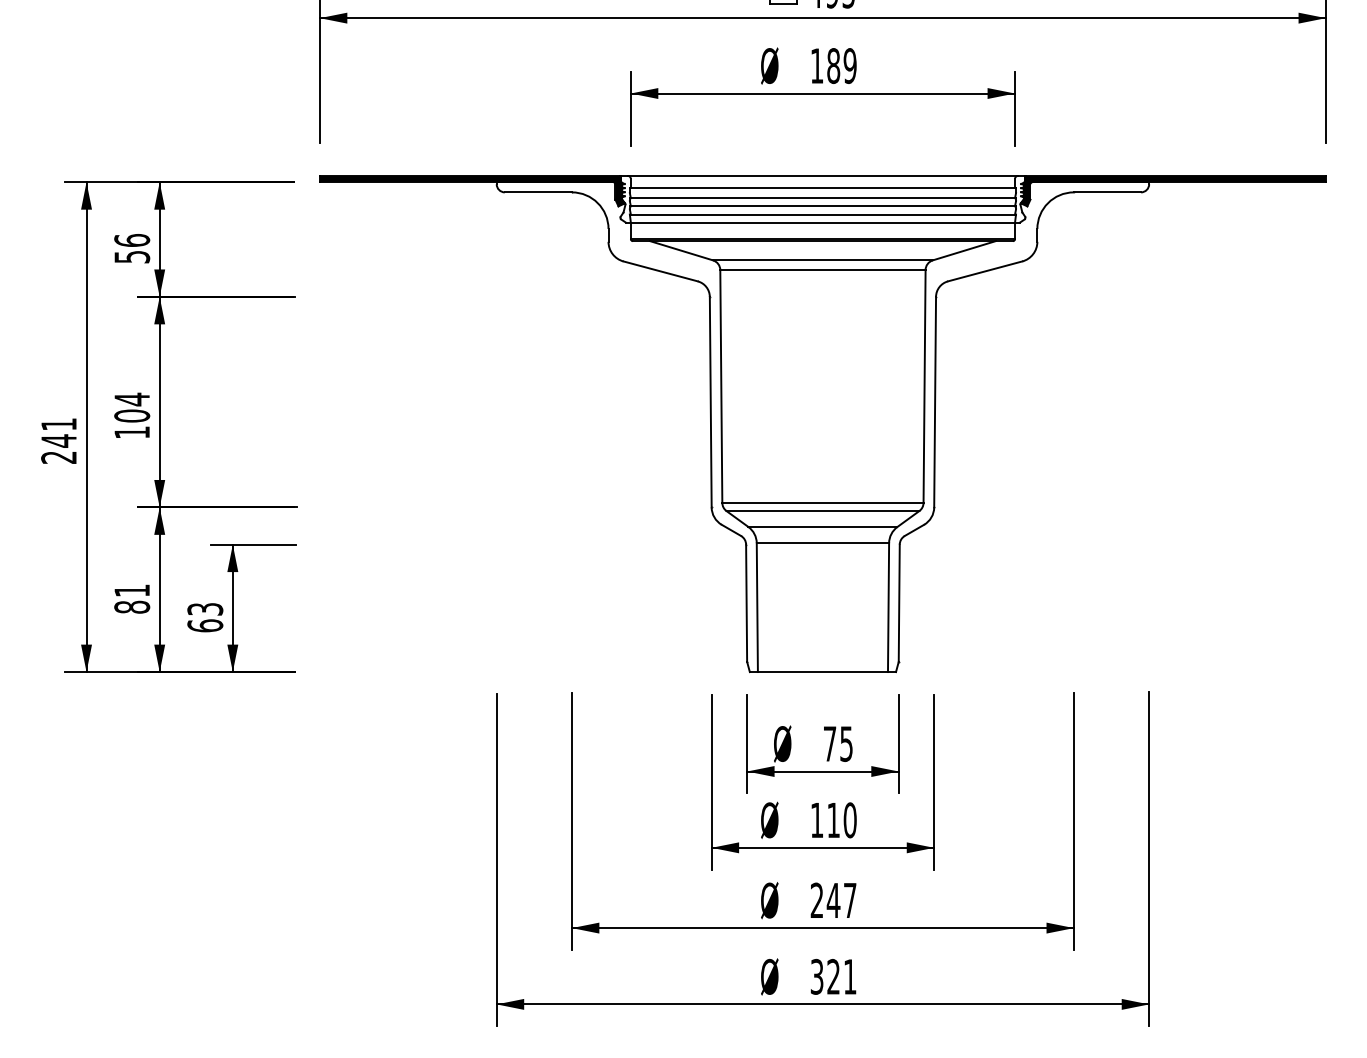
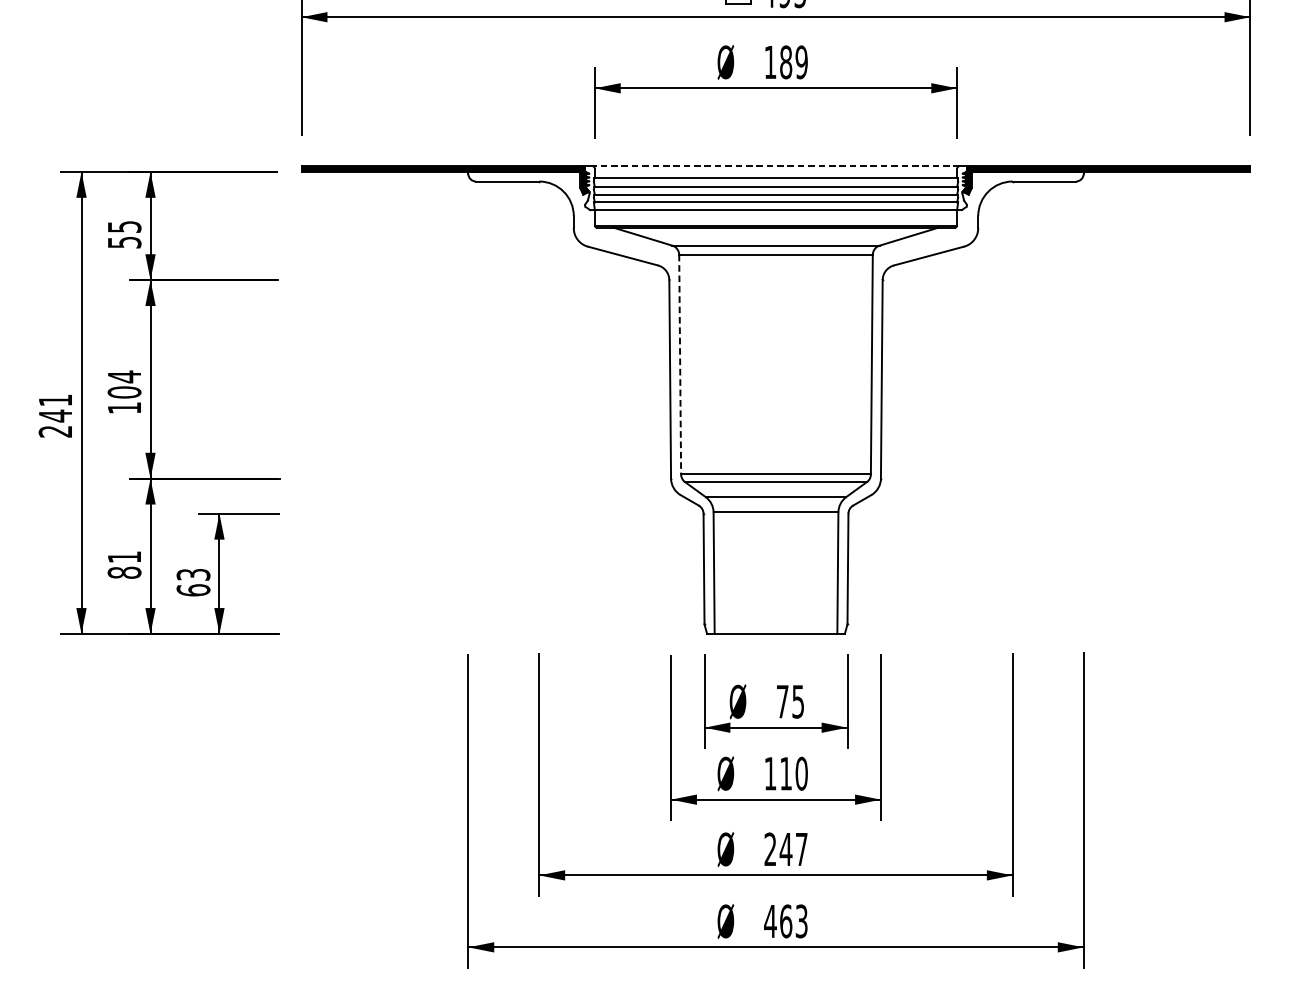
line: (822, 175) -> (775, 165), solid -> dashed
text: (132, 240) -> (124, 226), 56 -> 55
line: (721, 386) -> (680, 364), solid -> dashed
text: (833, 976) -> (785, 921), 321 -> 463

